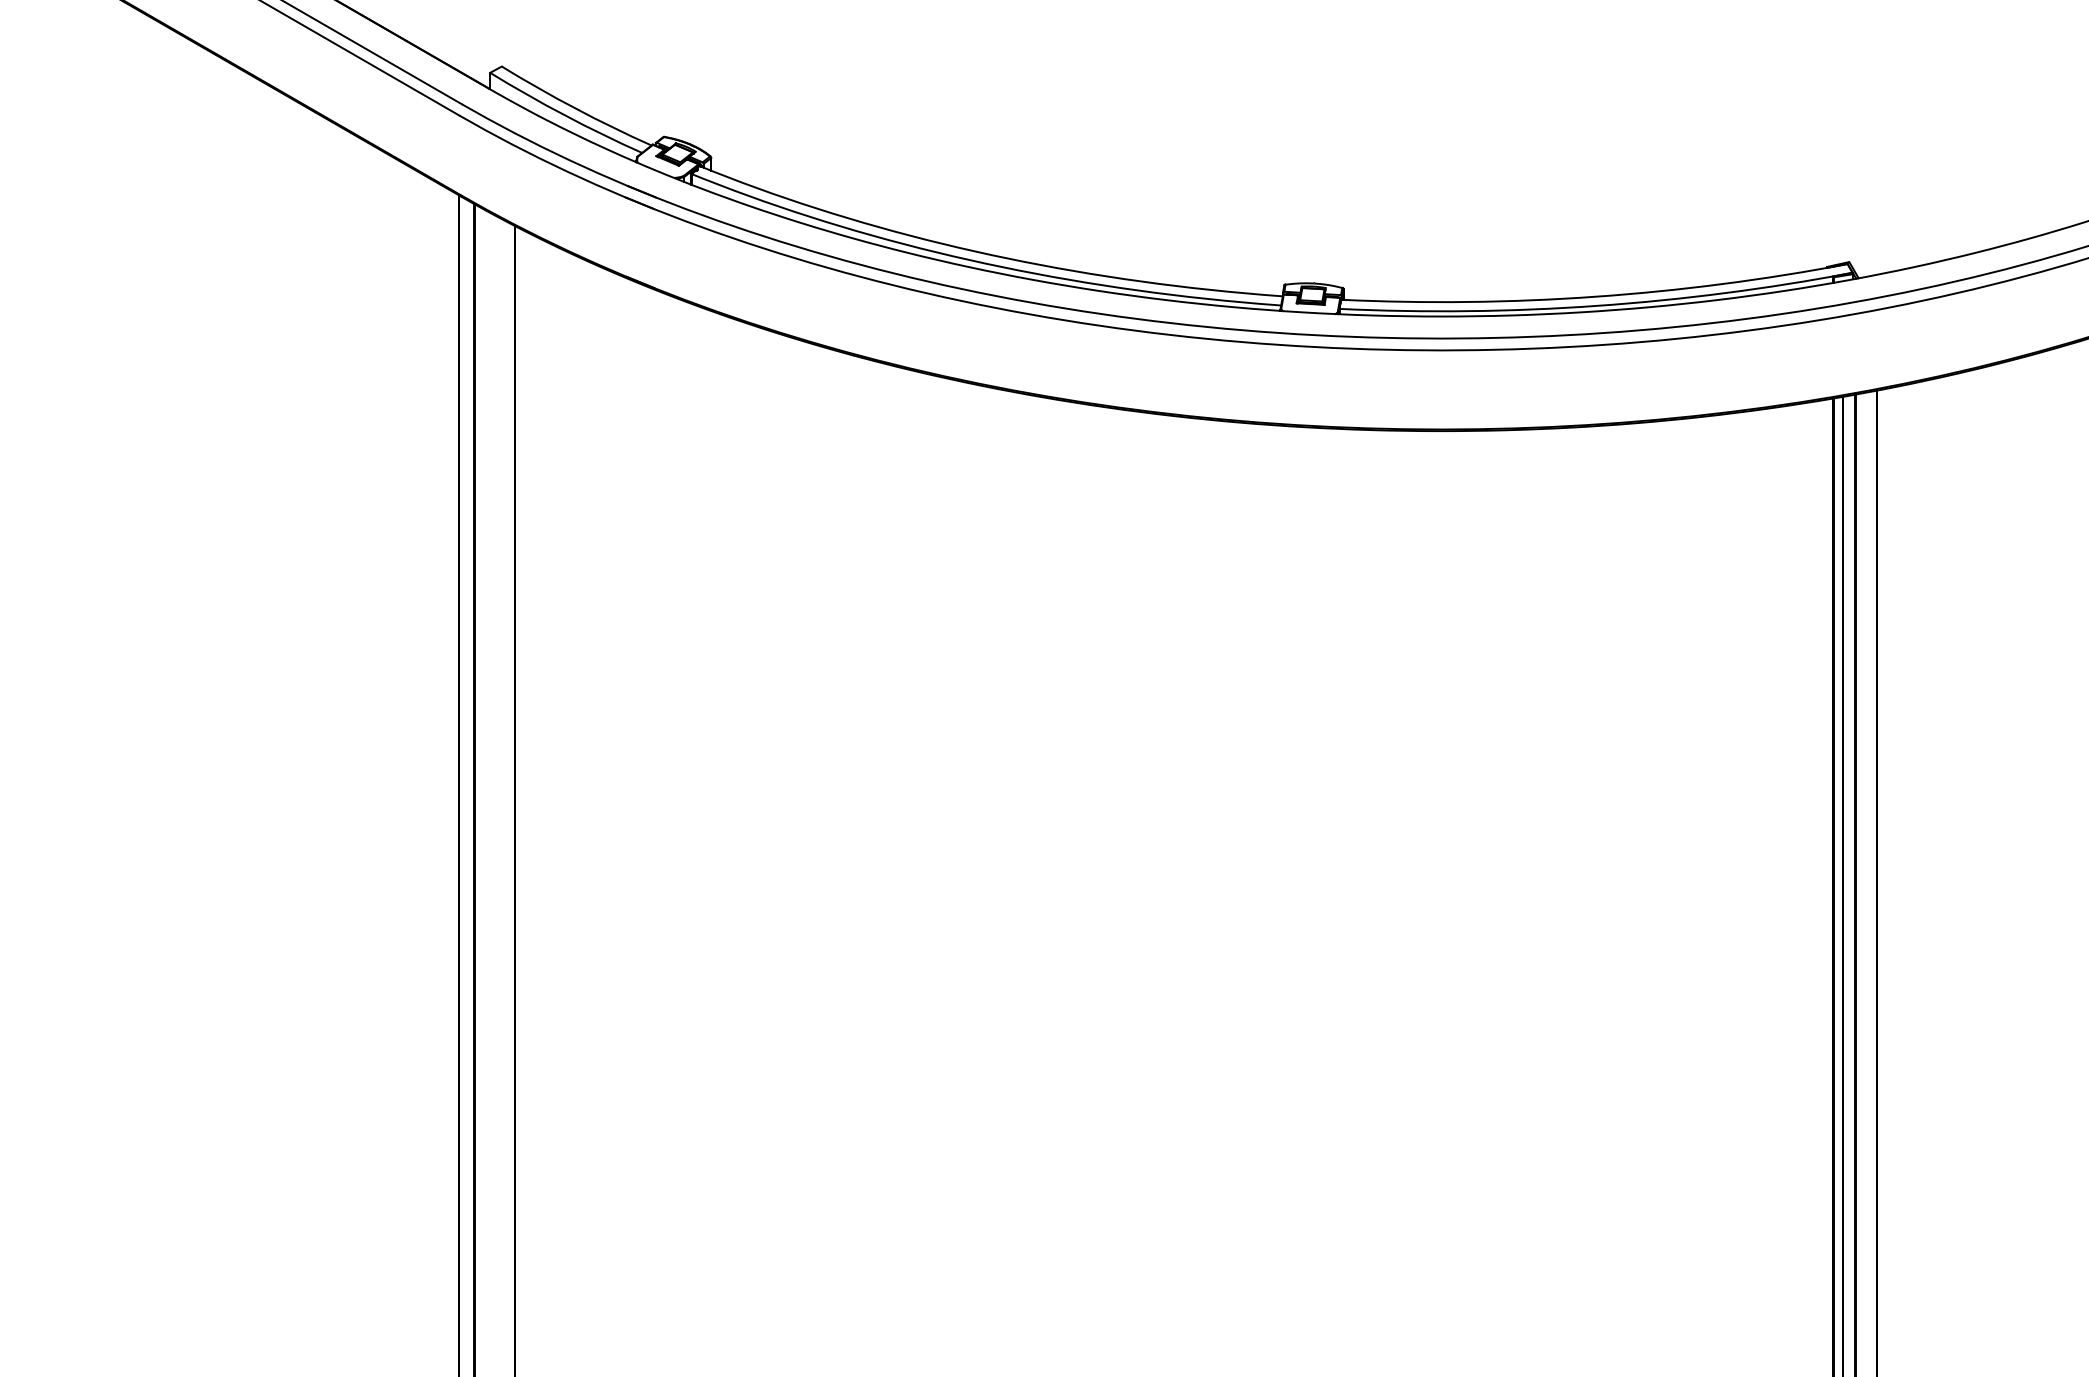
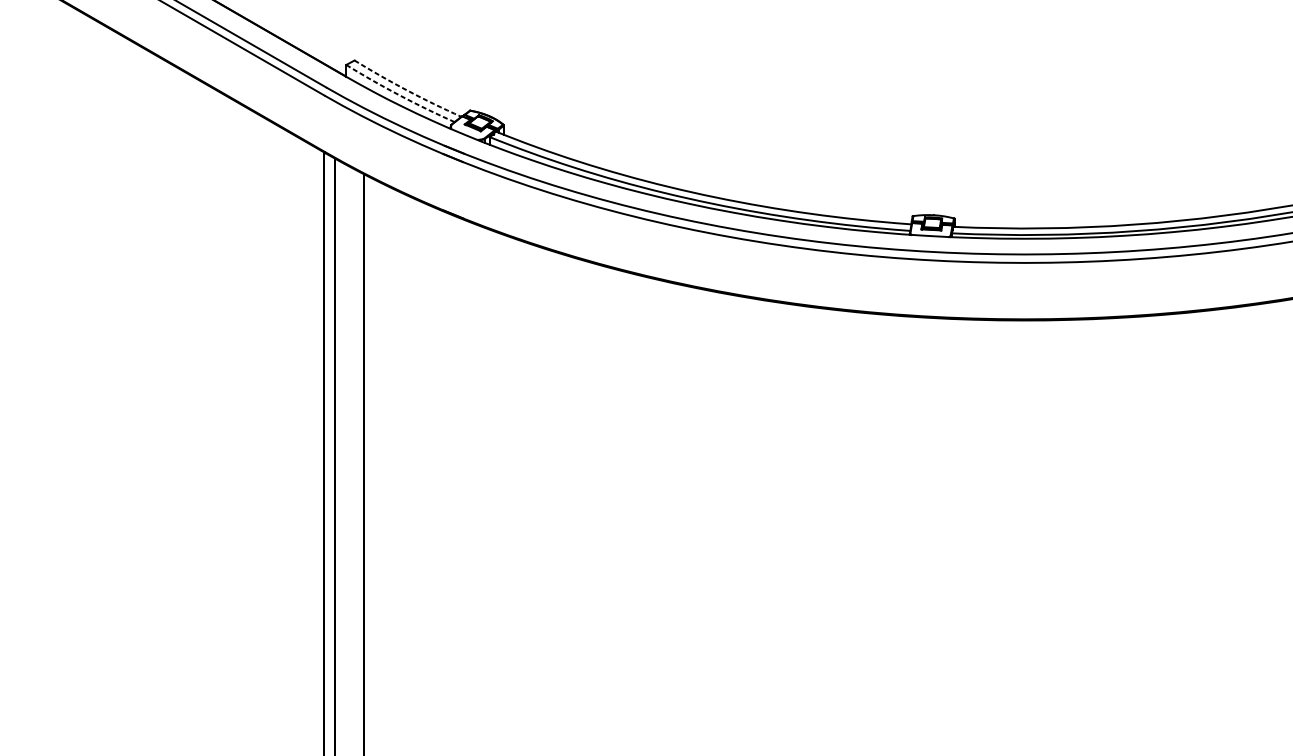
arc: (575, 108) -> (407, 90), solid -> dashed
arc: (564, 115) -> (399, 95), solid -> dashed

